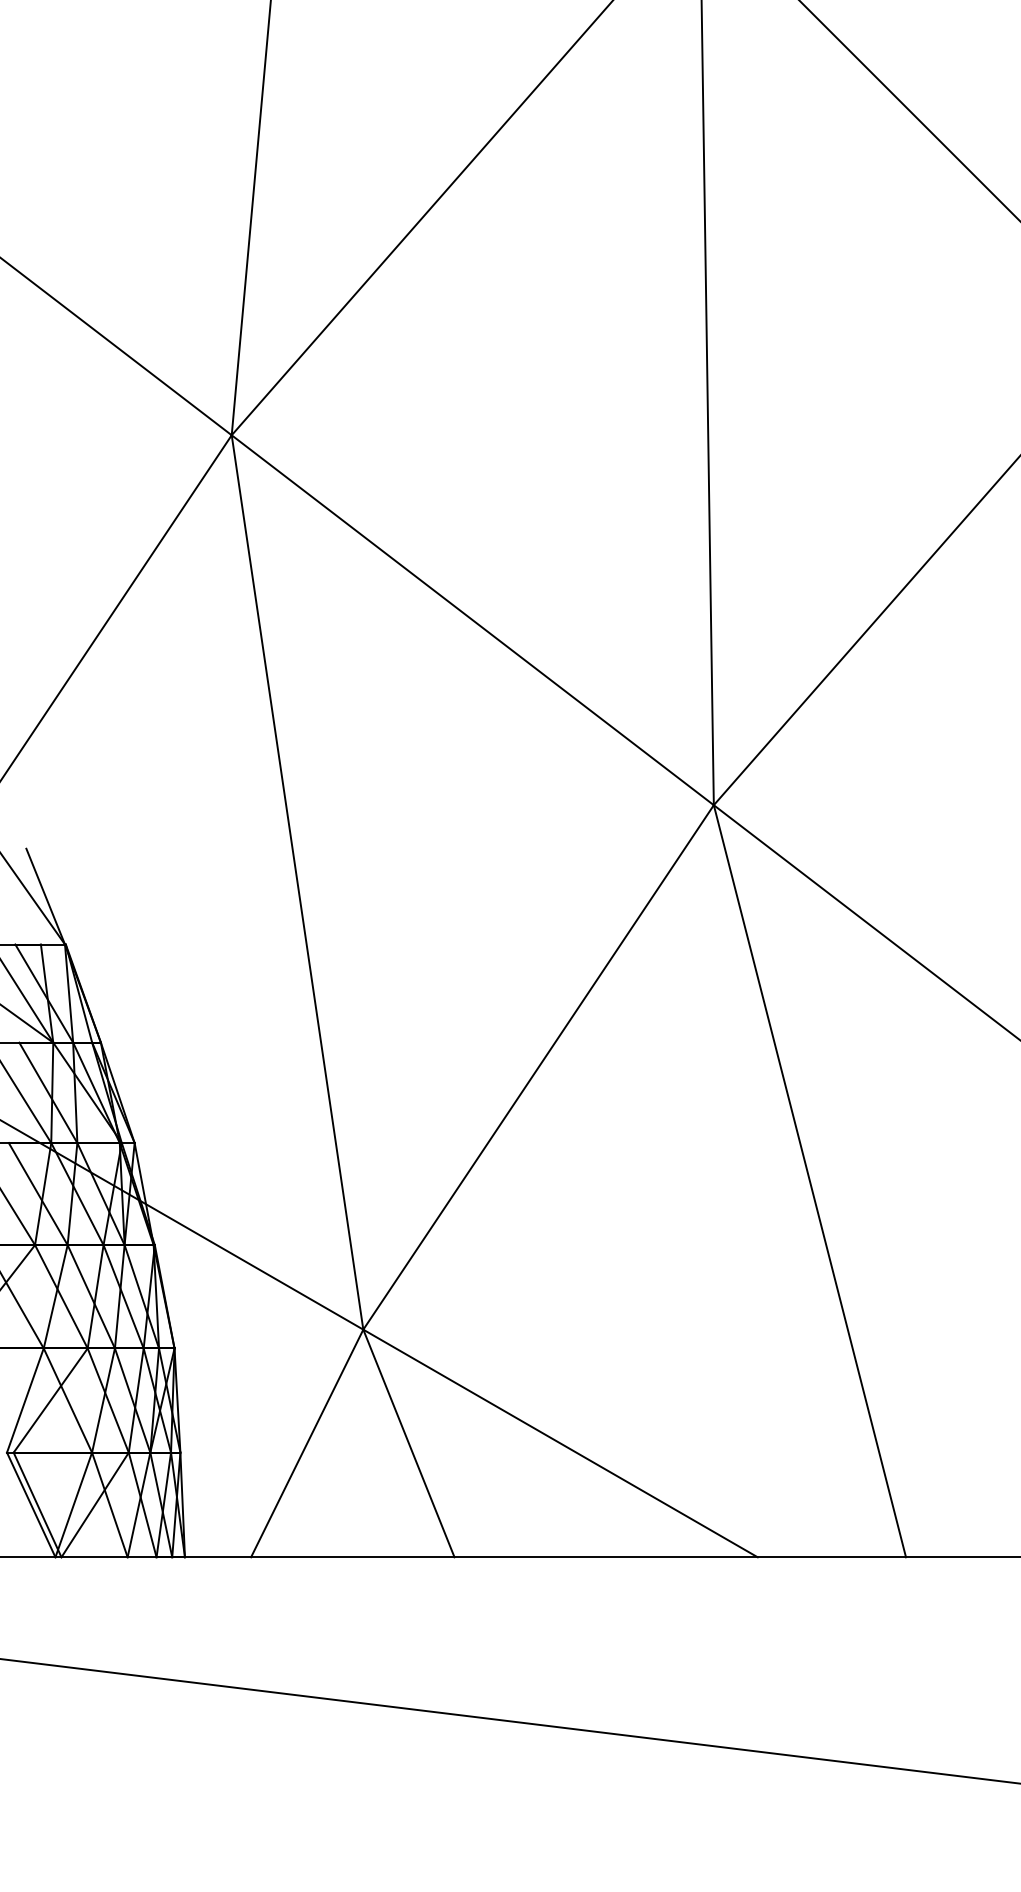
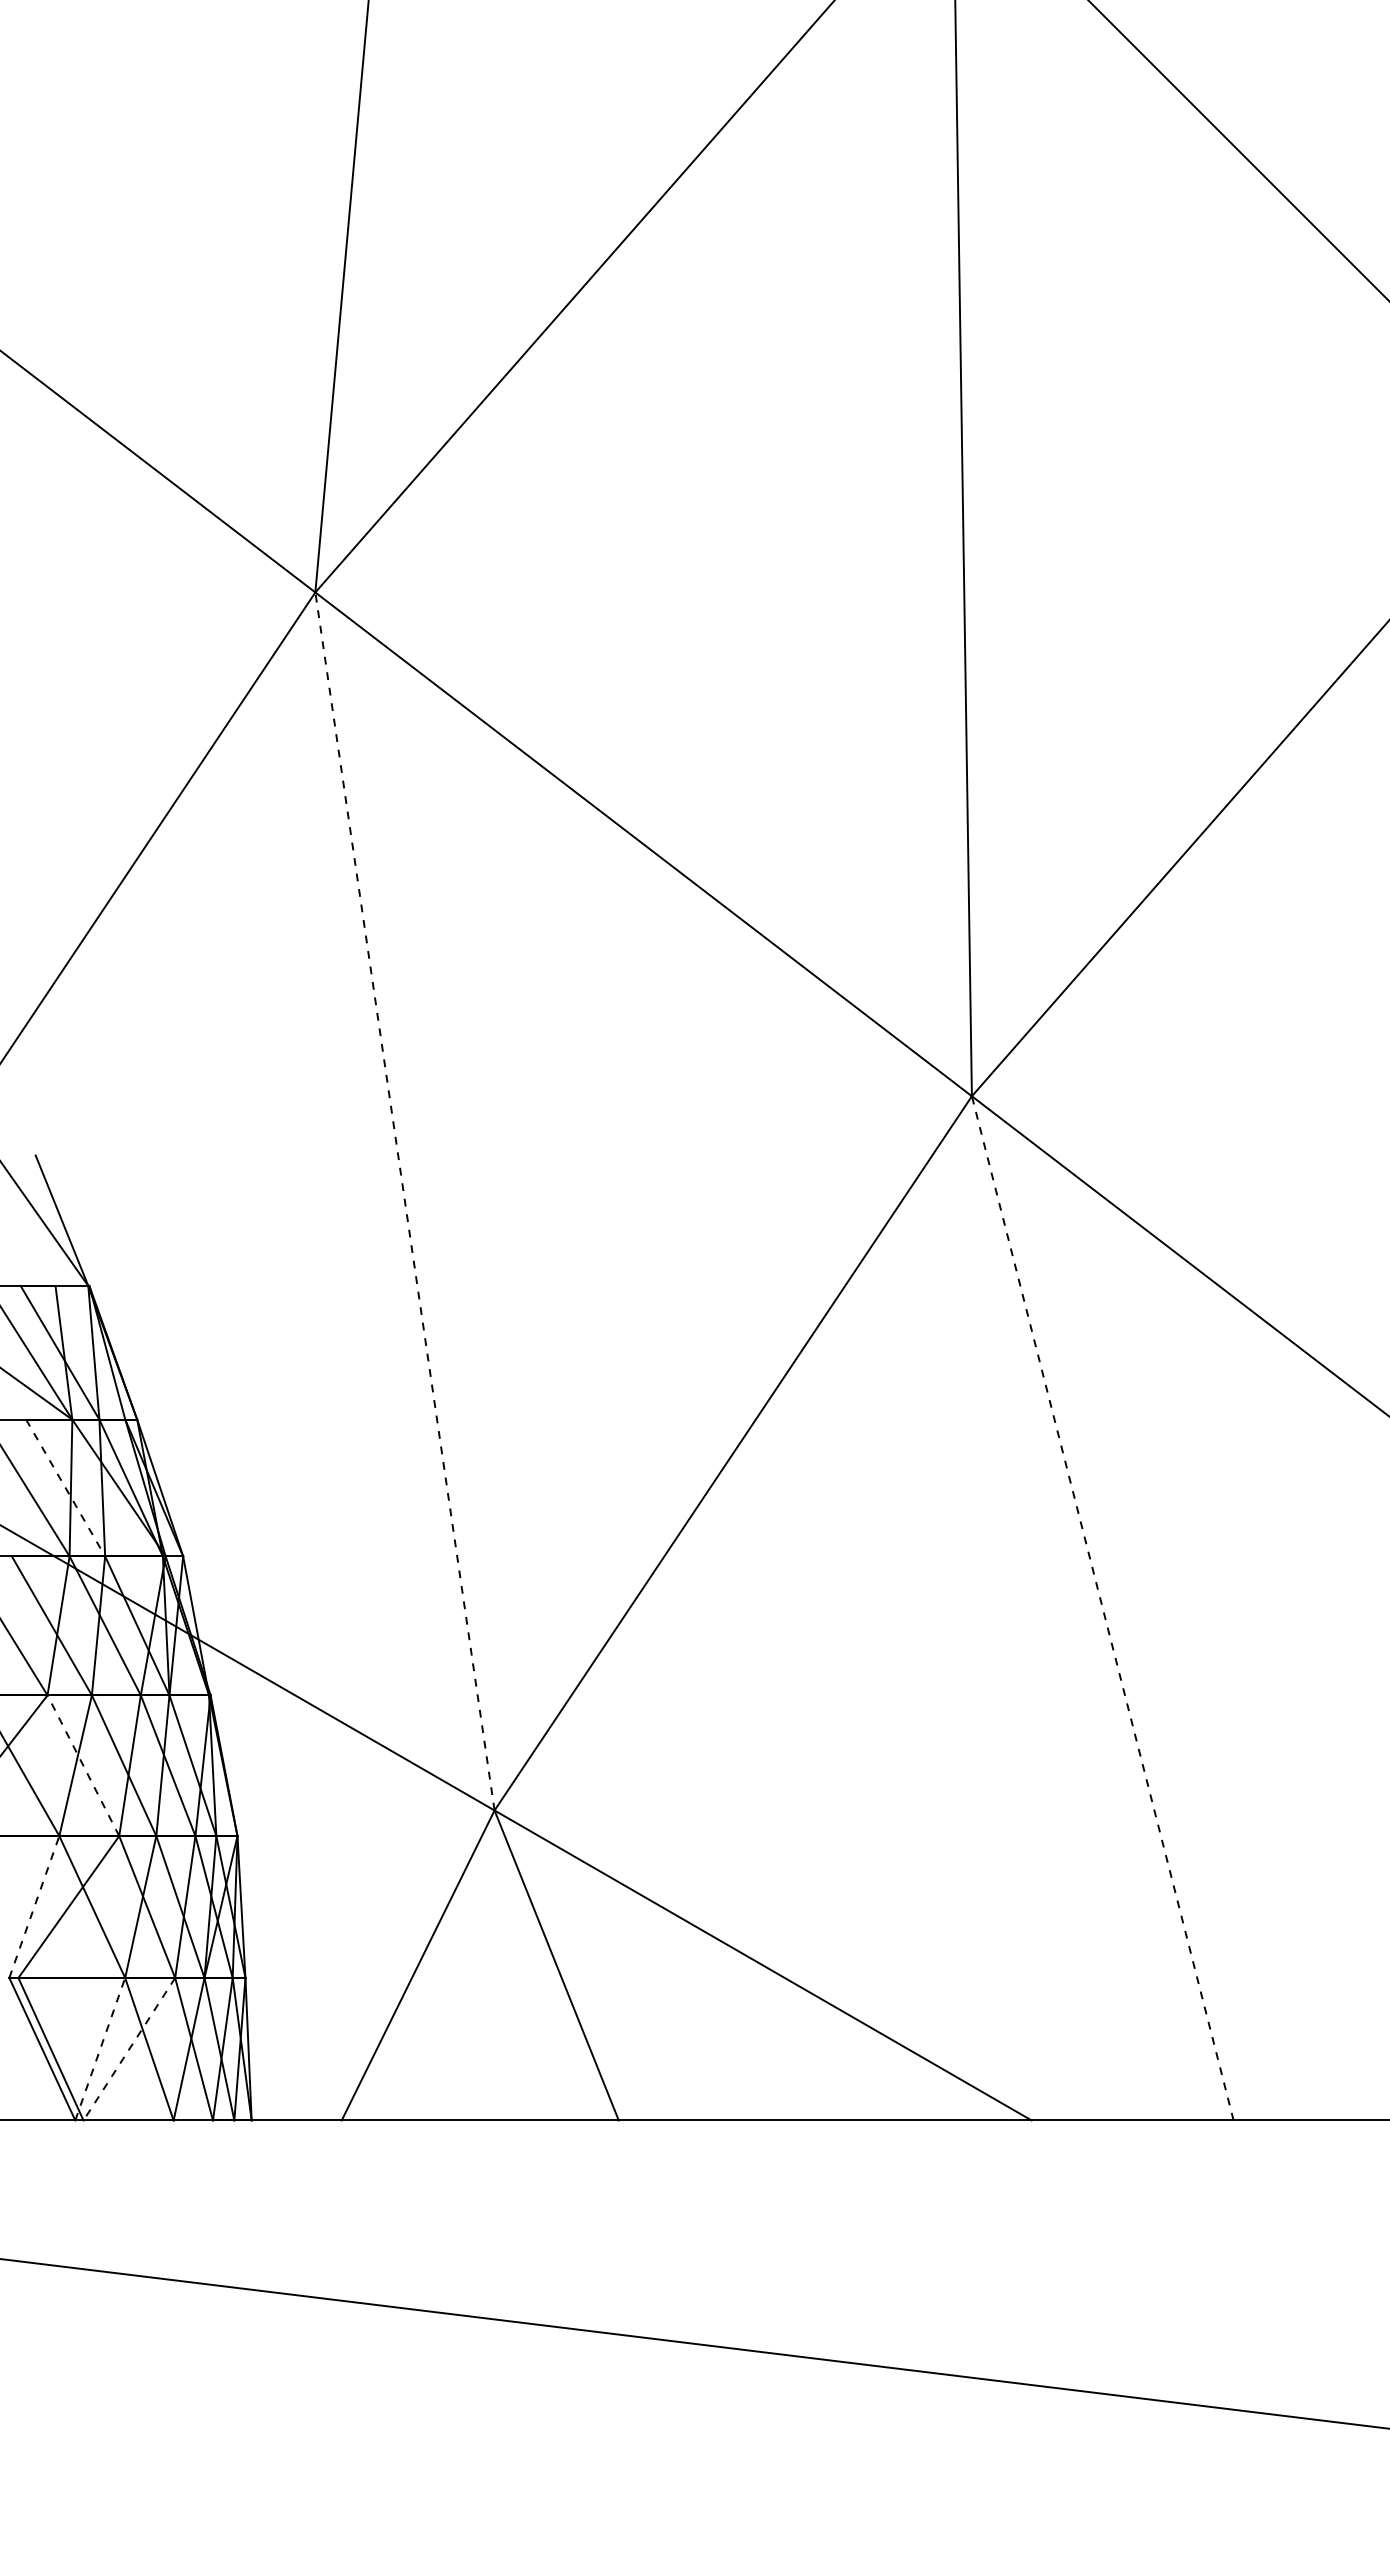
line: (297, 882) -> (404, 1201), solid -> dashed
line: (48, 1093) -> (65, 1488), solid -> dashed
line: (809, 1181) -> (1102, 1608), solid -> dashed
line: (61, 1296) -> (83, 1765), solid -> dashed
line: (25, 1400) -> (34, 1906), solid -> dashed
line: (73, 1504) -> (100, 2048), solid -> dashed
line: (95, 1505) -> (129, 2049), solid -> dashed

